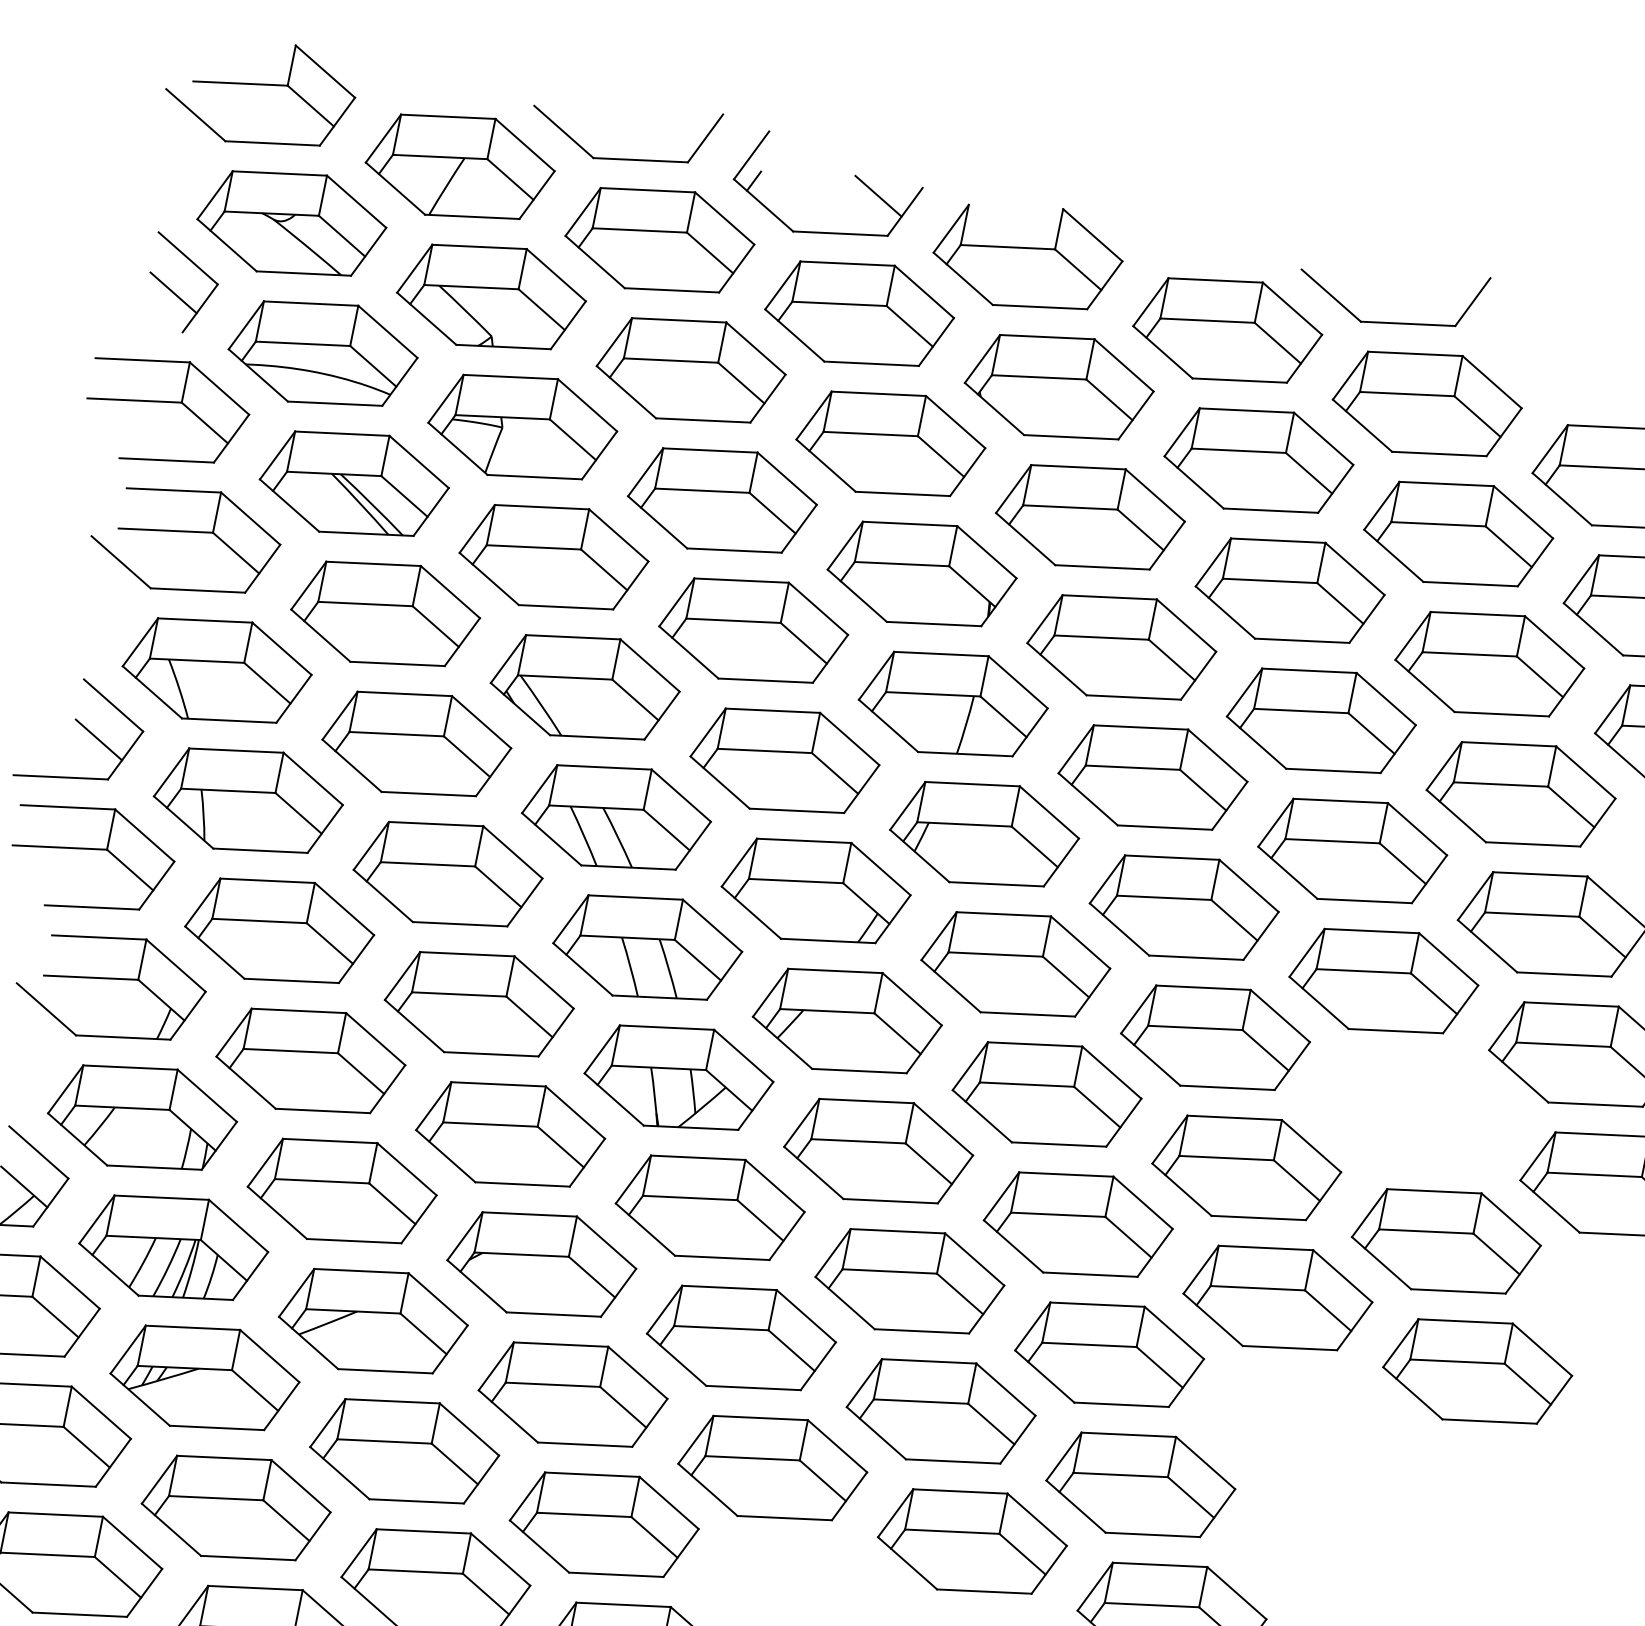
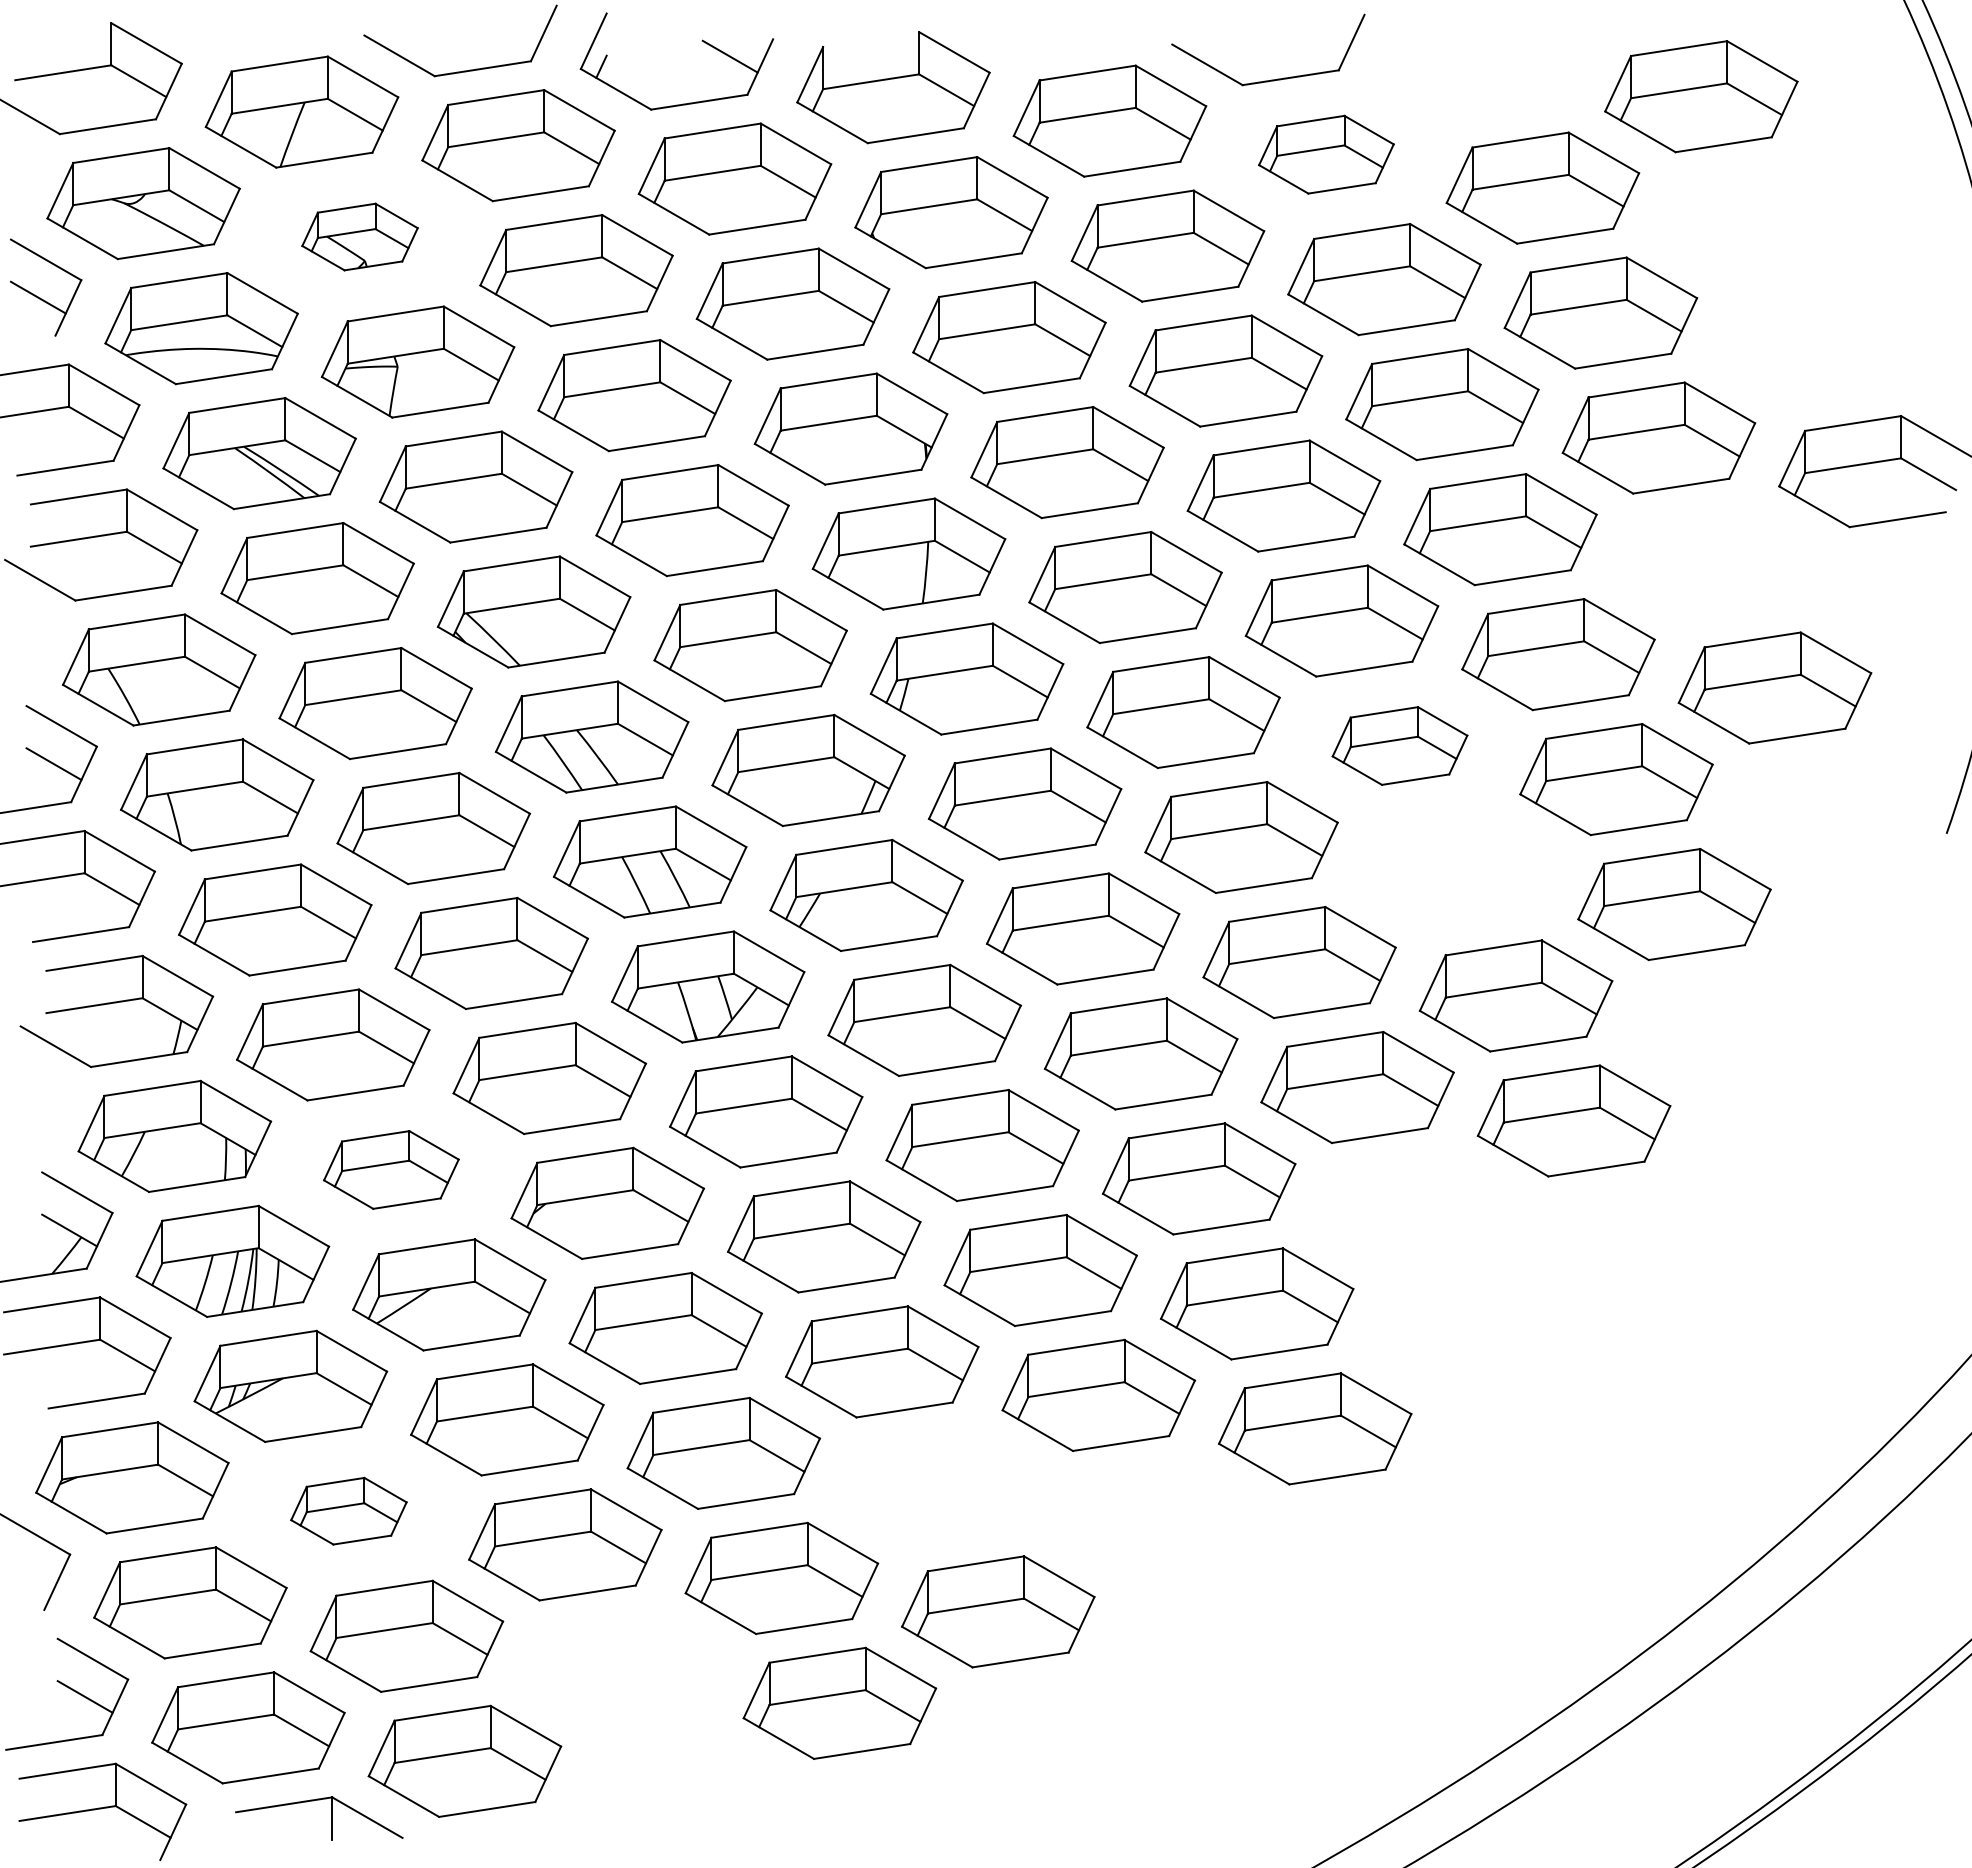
part: (491, 296) -> (359, 236), size x0.6
part: (1427, 403) -> (1326, 154), size x0.7
part: (1383, 980) -> (1399, 745), size x0.7
part: (342, 1190) -> (391, 1169), size x0.7
part: (236, 1507) -> (348, 1510), size x0.6

